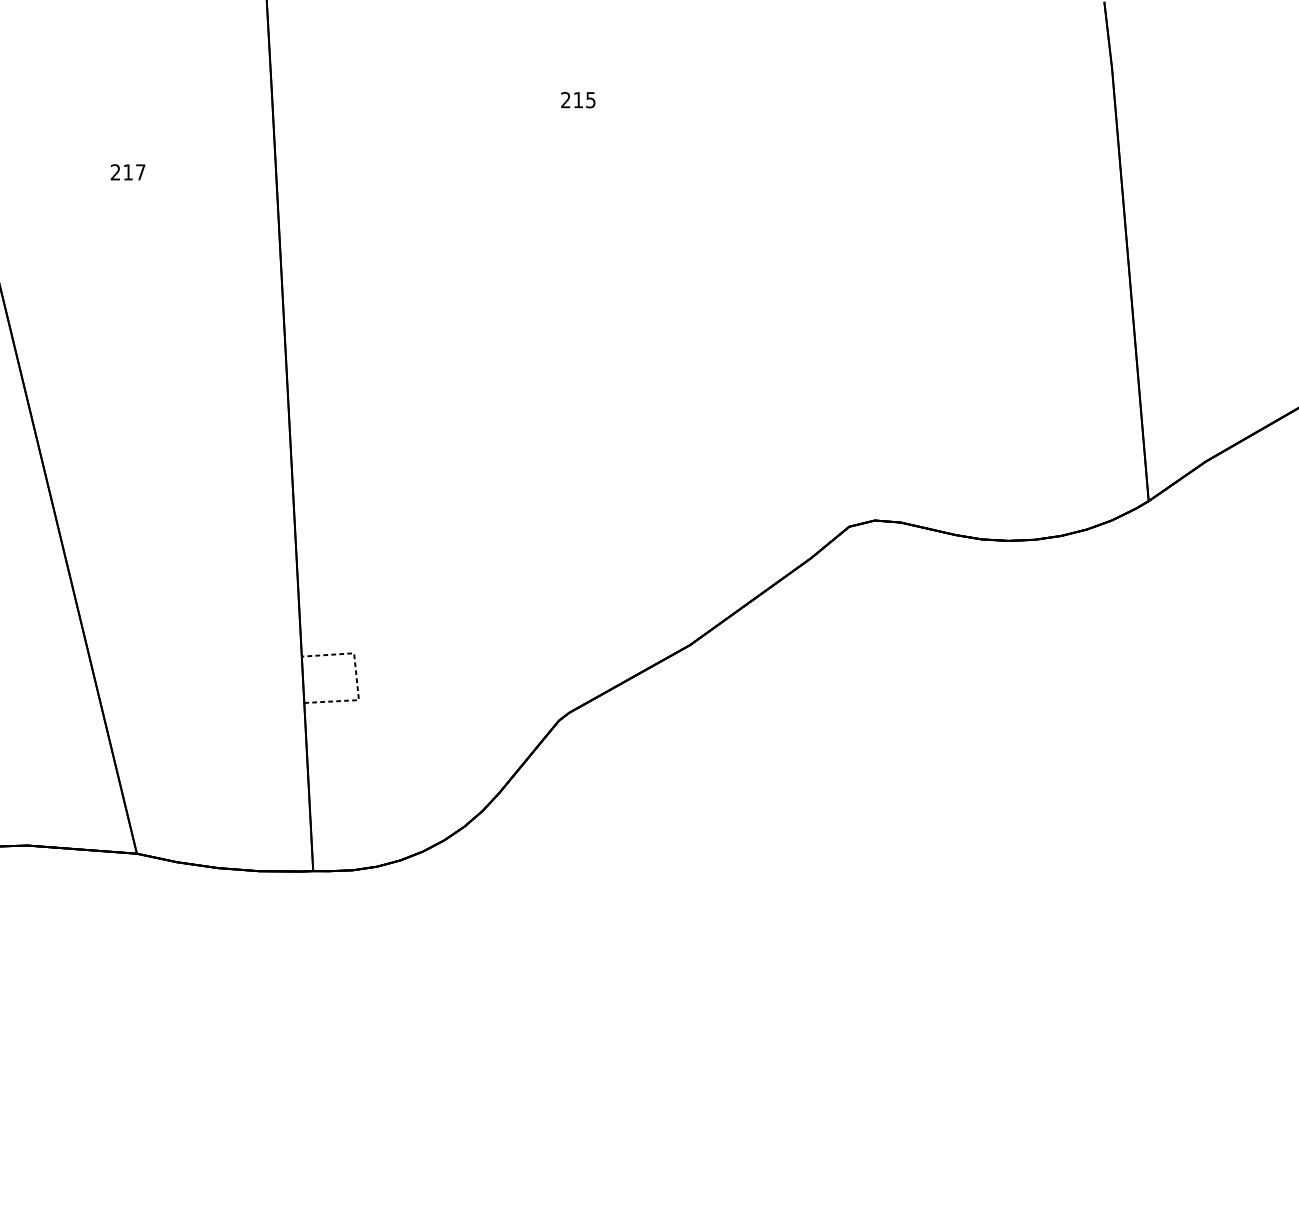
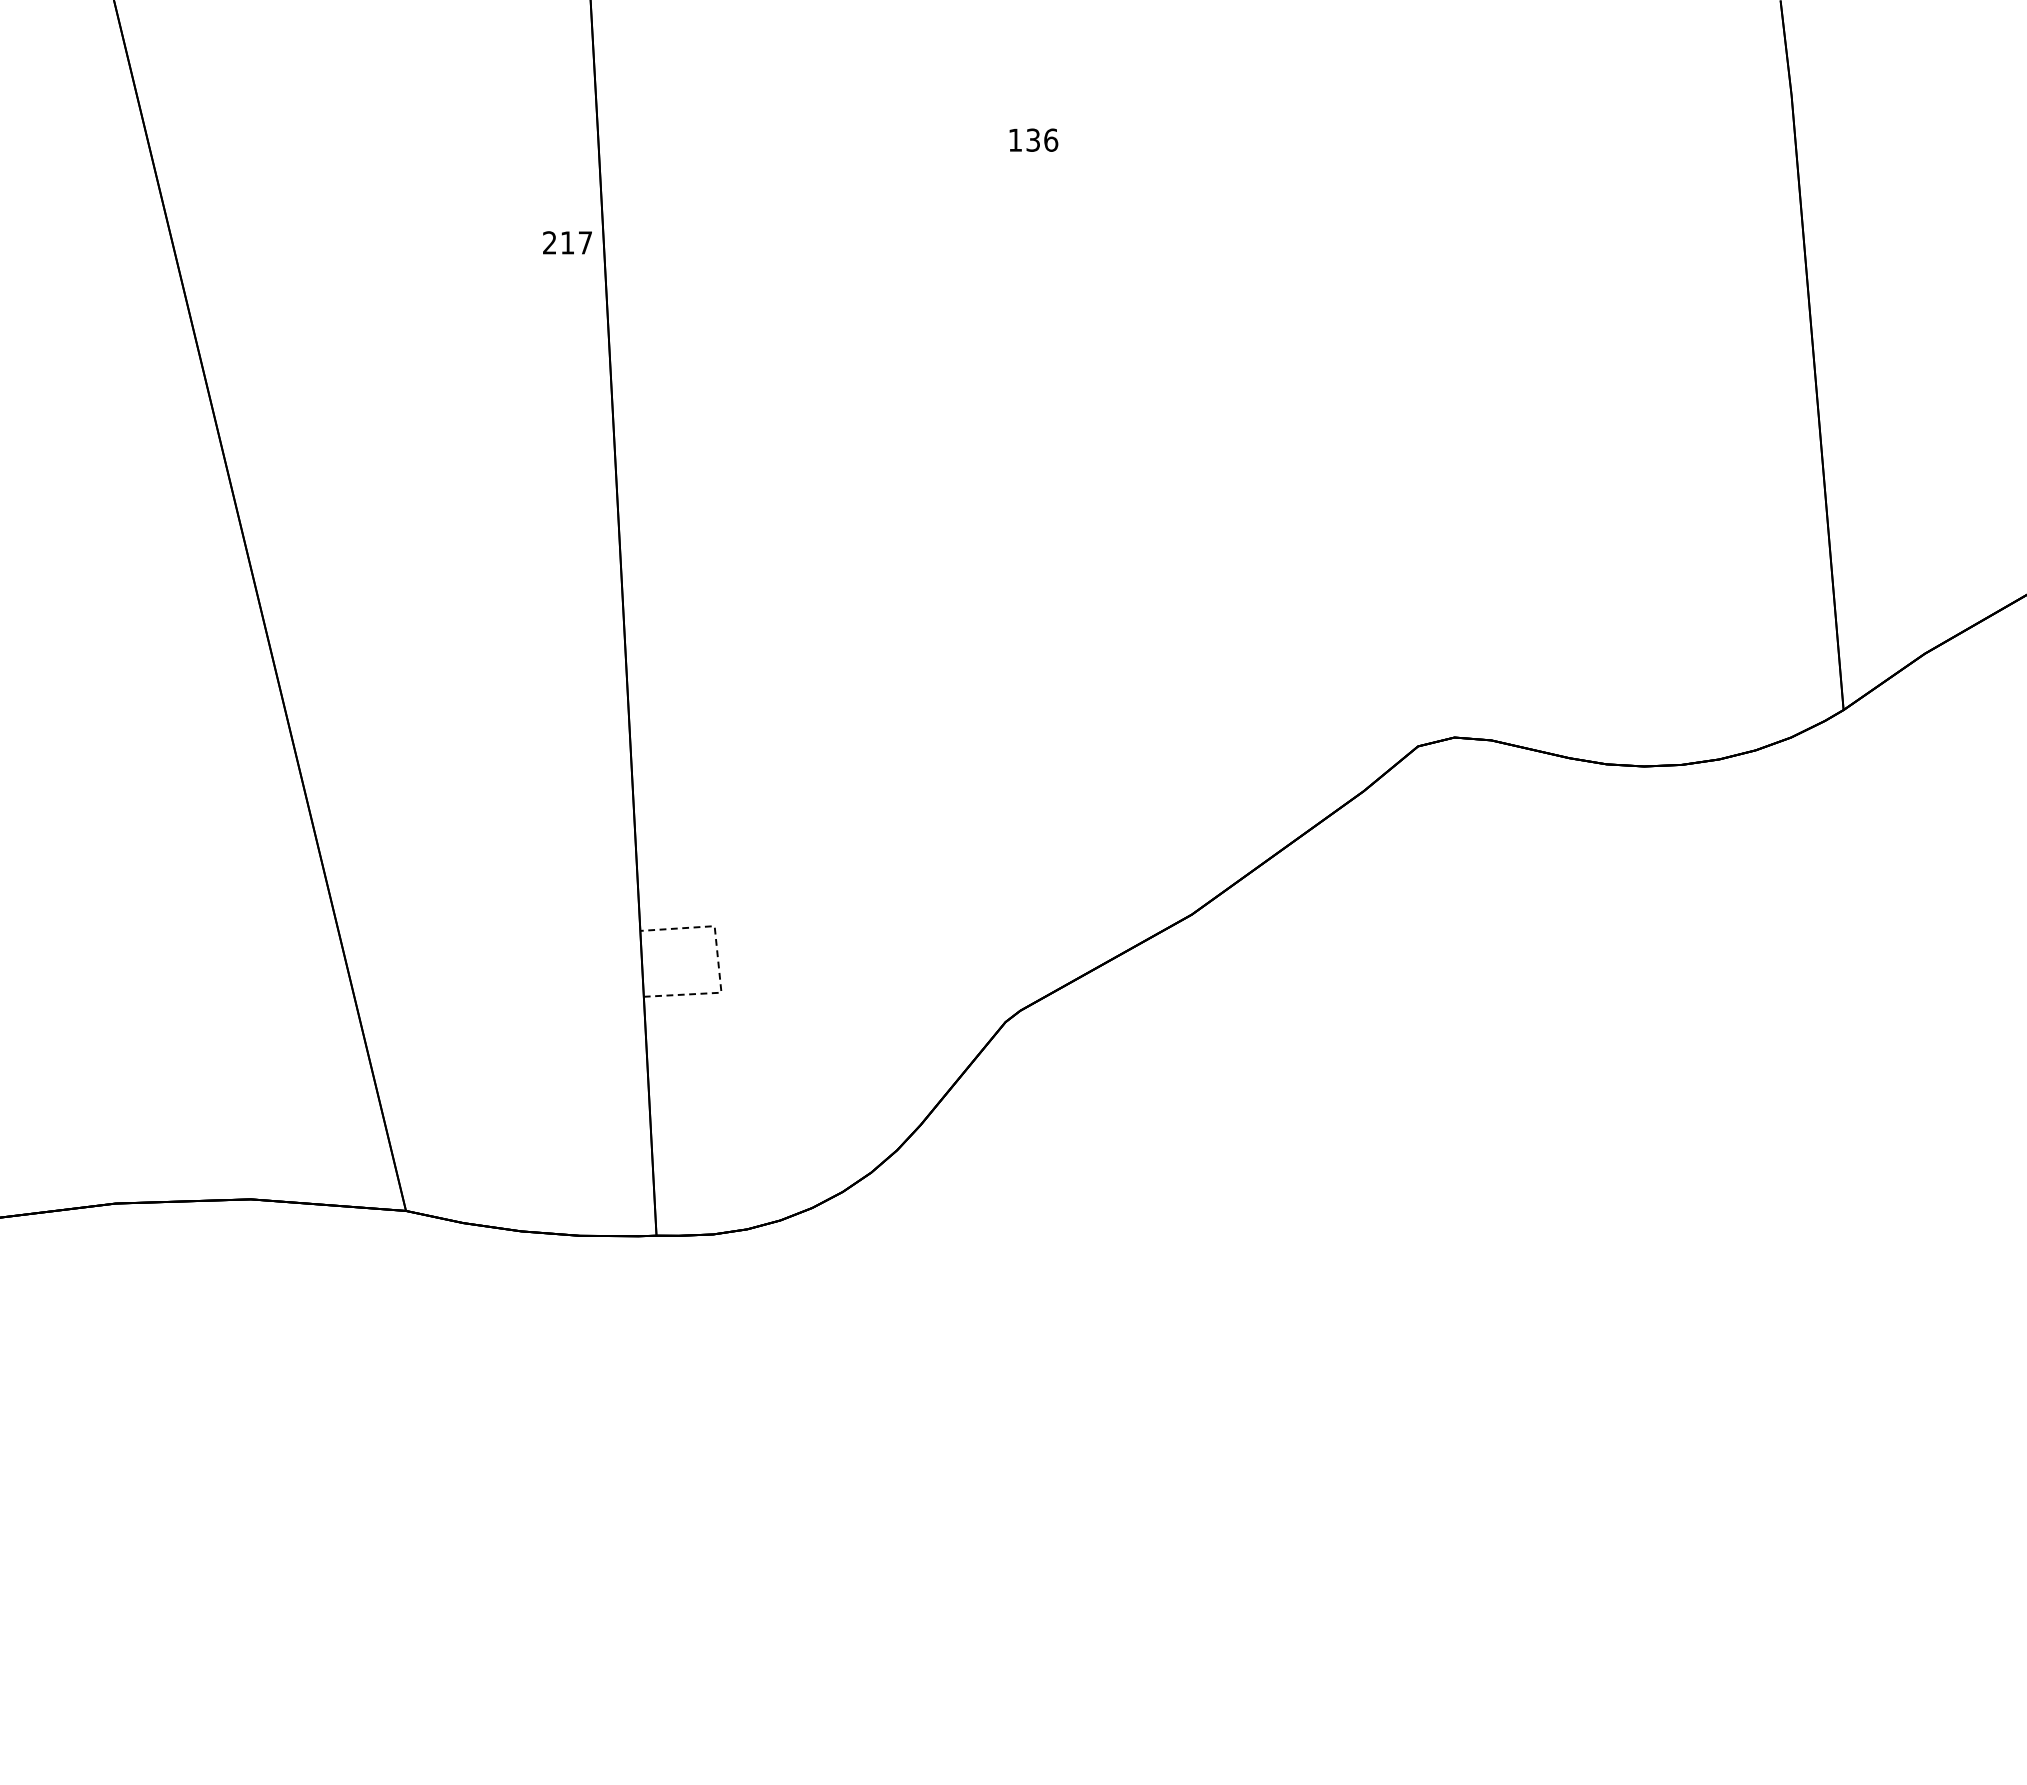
text: (578, 99) -> (1033, 139), 215 -> 136
text: (128, 172) -> (567, 242), moved

